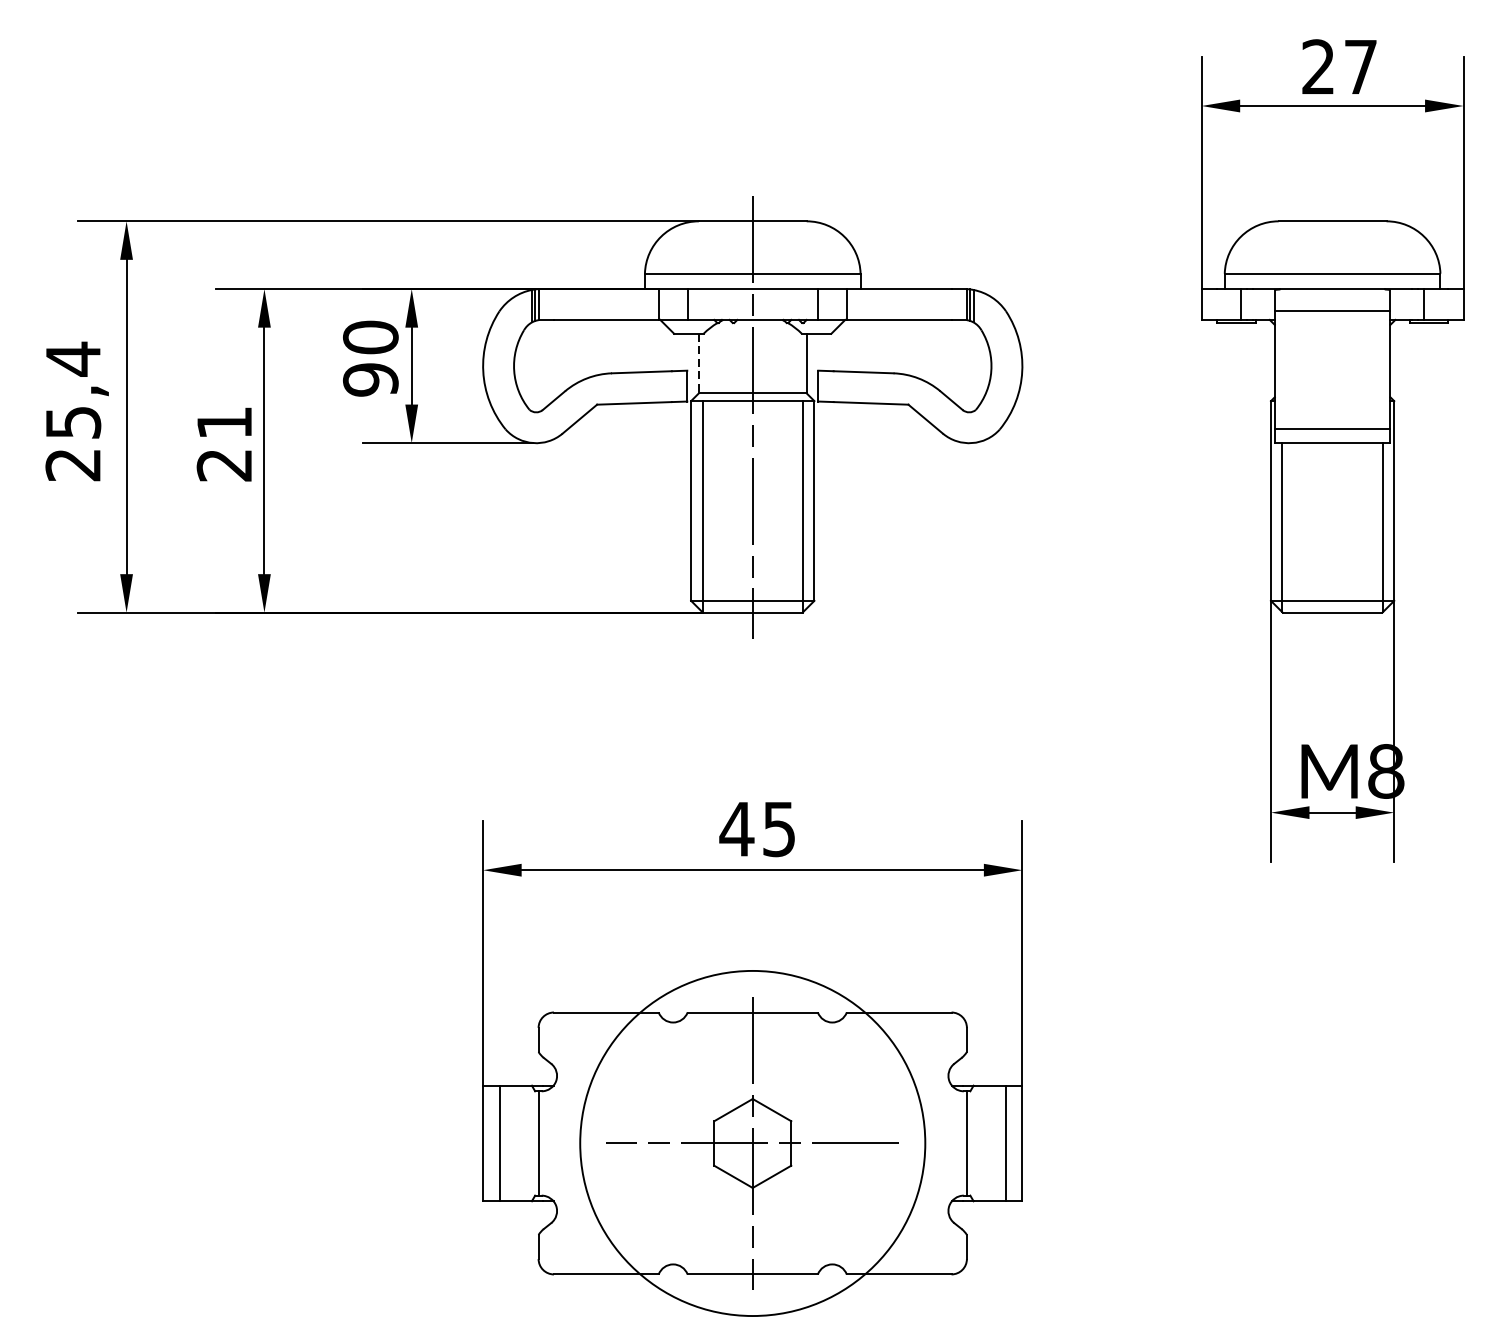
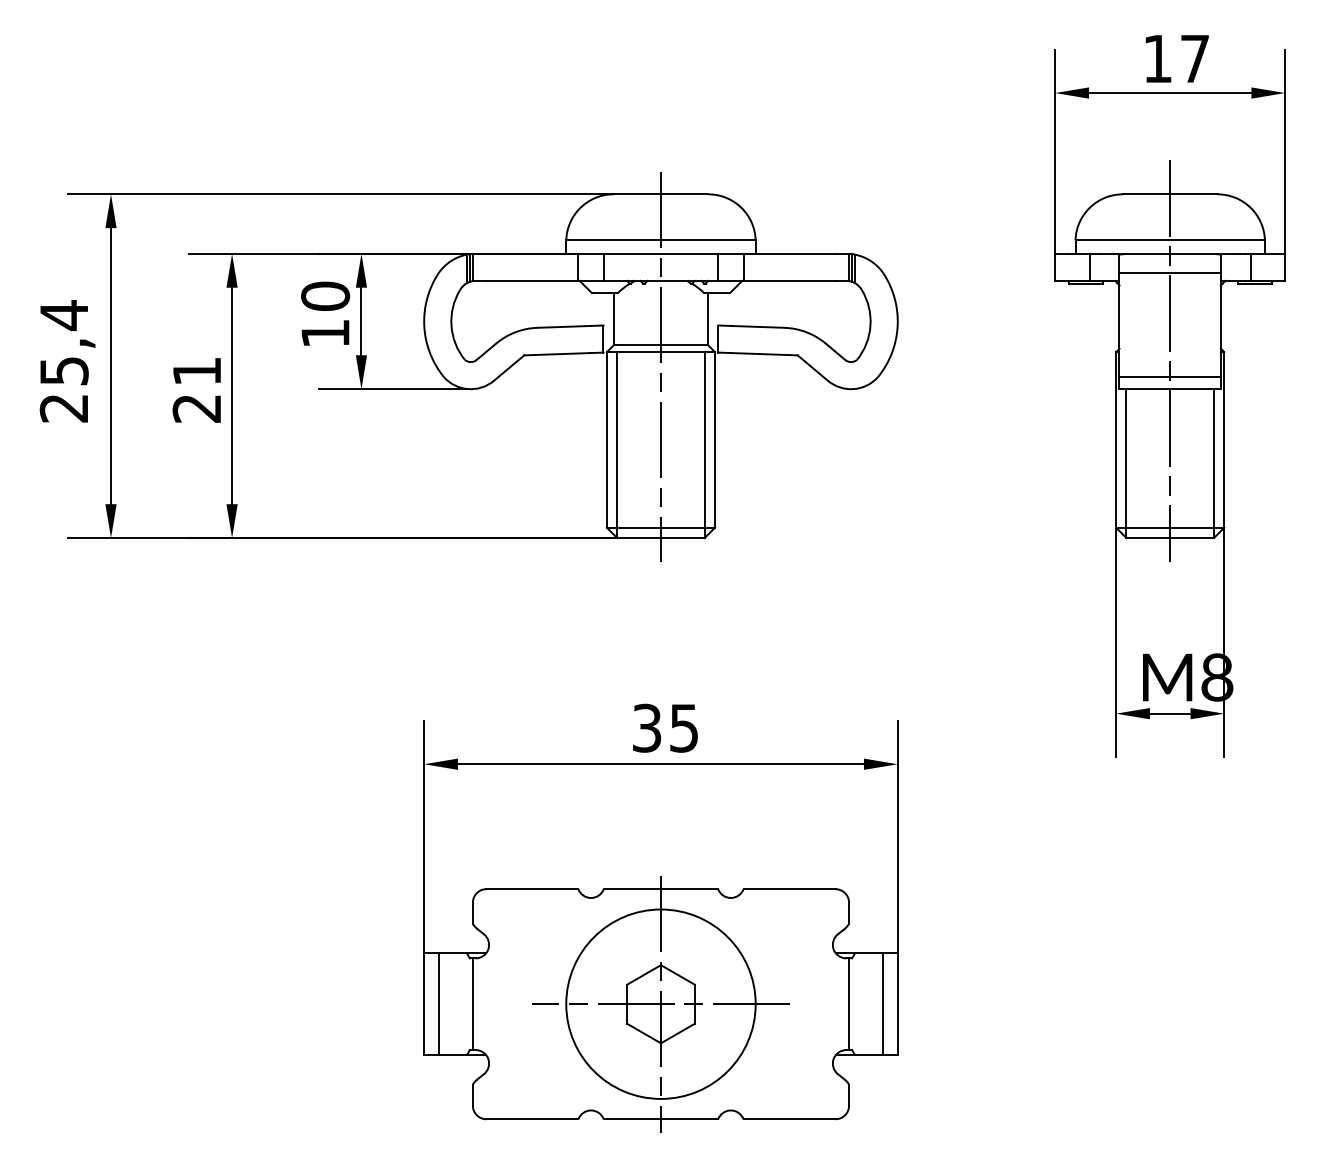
text: (1318, 66) -> (1157, 58), 27 -> 17
line: (698, 363) -> (613, 319), dashed -> solid
text: (370, 379) -> (325, 333), 90 -> 10
line: (1332, 410) -> (1170, 360), added
text: (736, 828) -> (646, 727), 45 -> 35
circle: (752, 1142) -> (660, 1003), size x0.62

